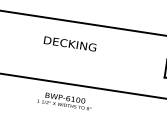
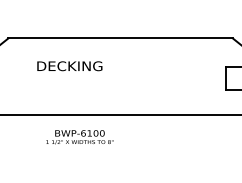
text: (69, 44) -> (69, 66), moved
text: (64, 101) -> (79, 137), moved

